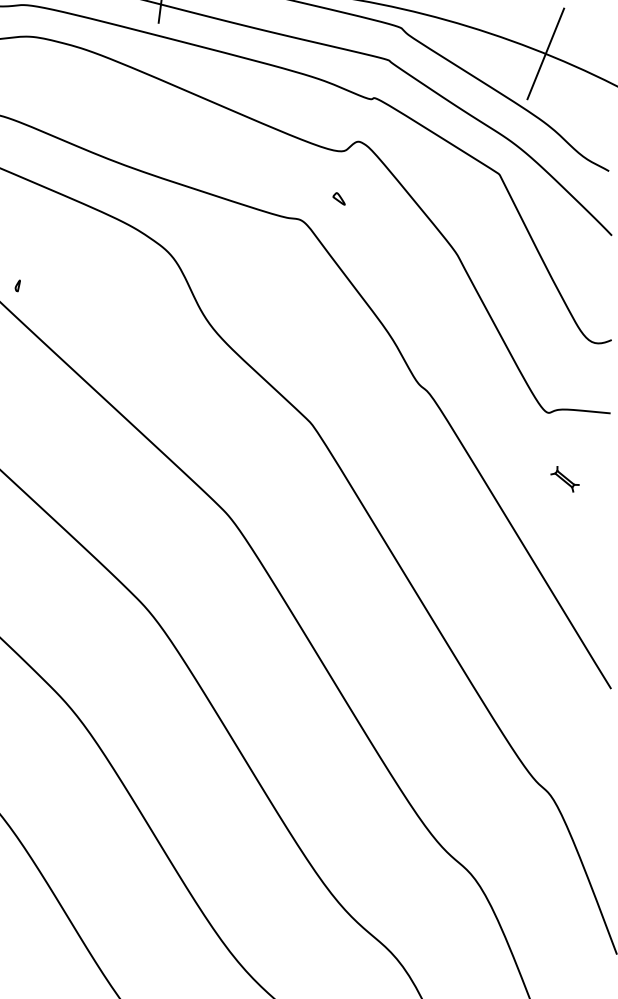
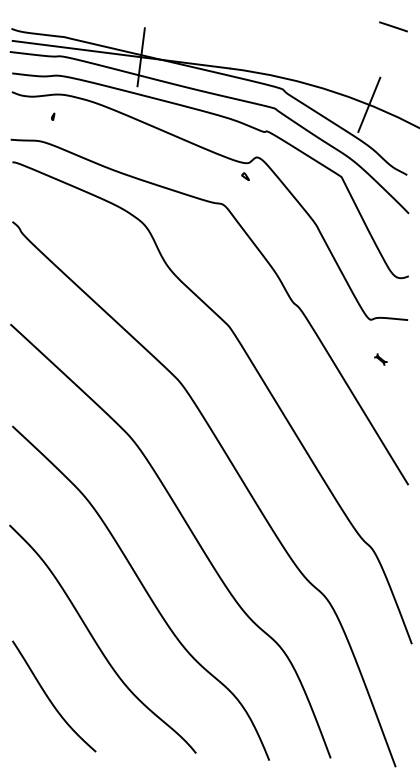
part: (339, 198) -> (245, 176), moved
part: (18, 285) -> (53, 116), moved
part: (564, 479) -> (380, 359), size x0.71

